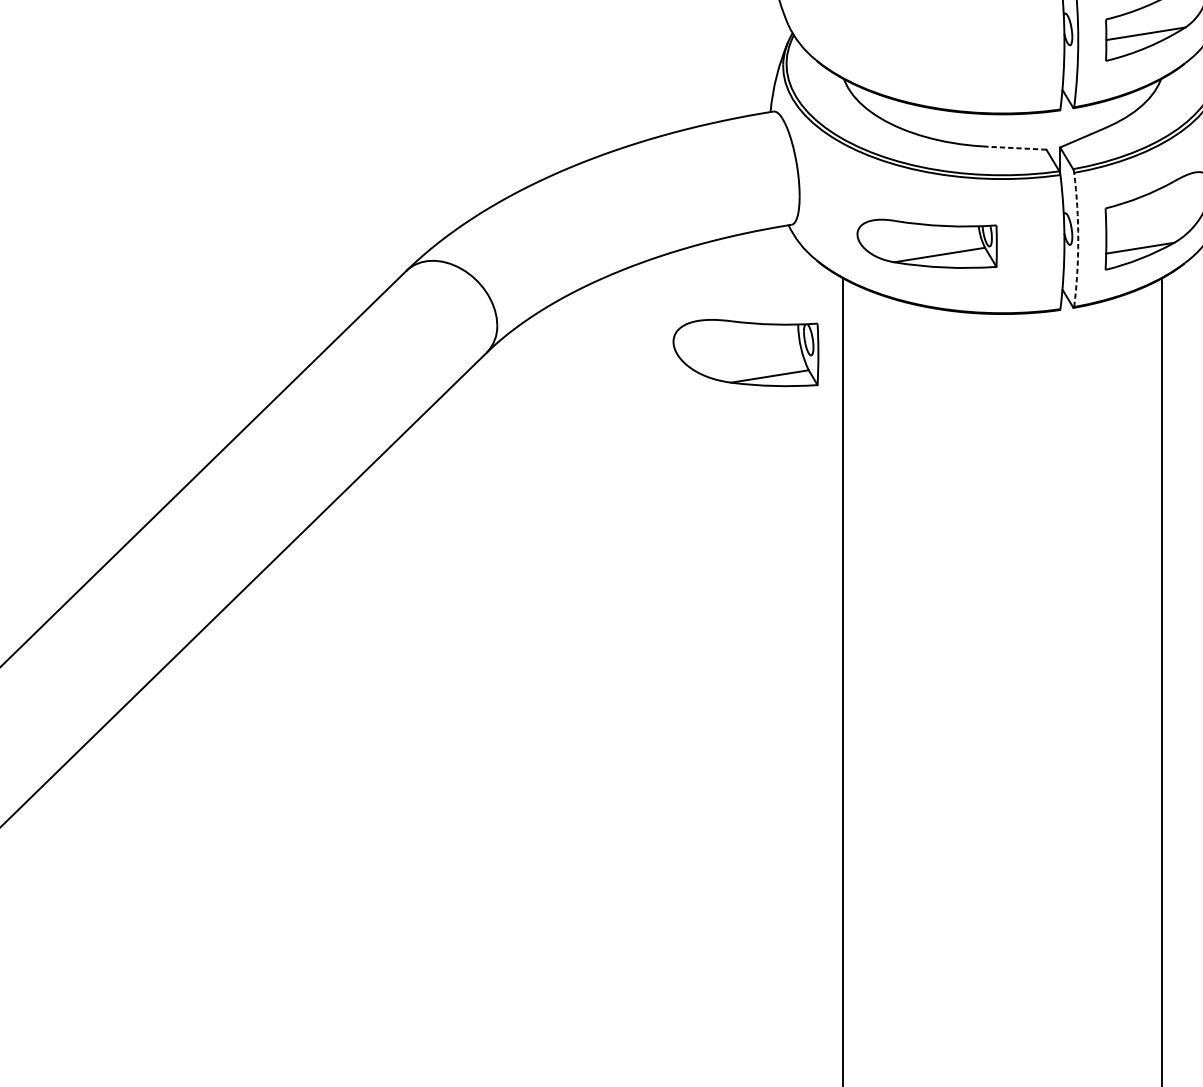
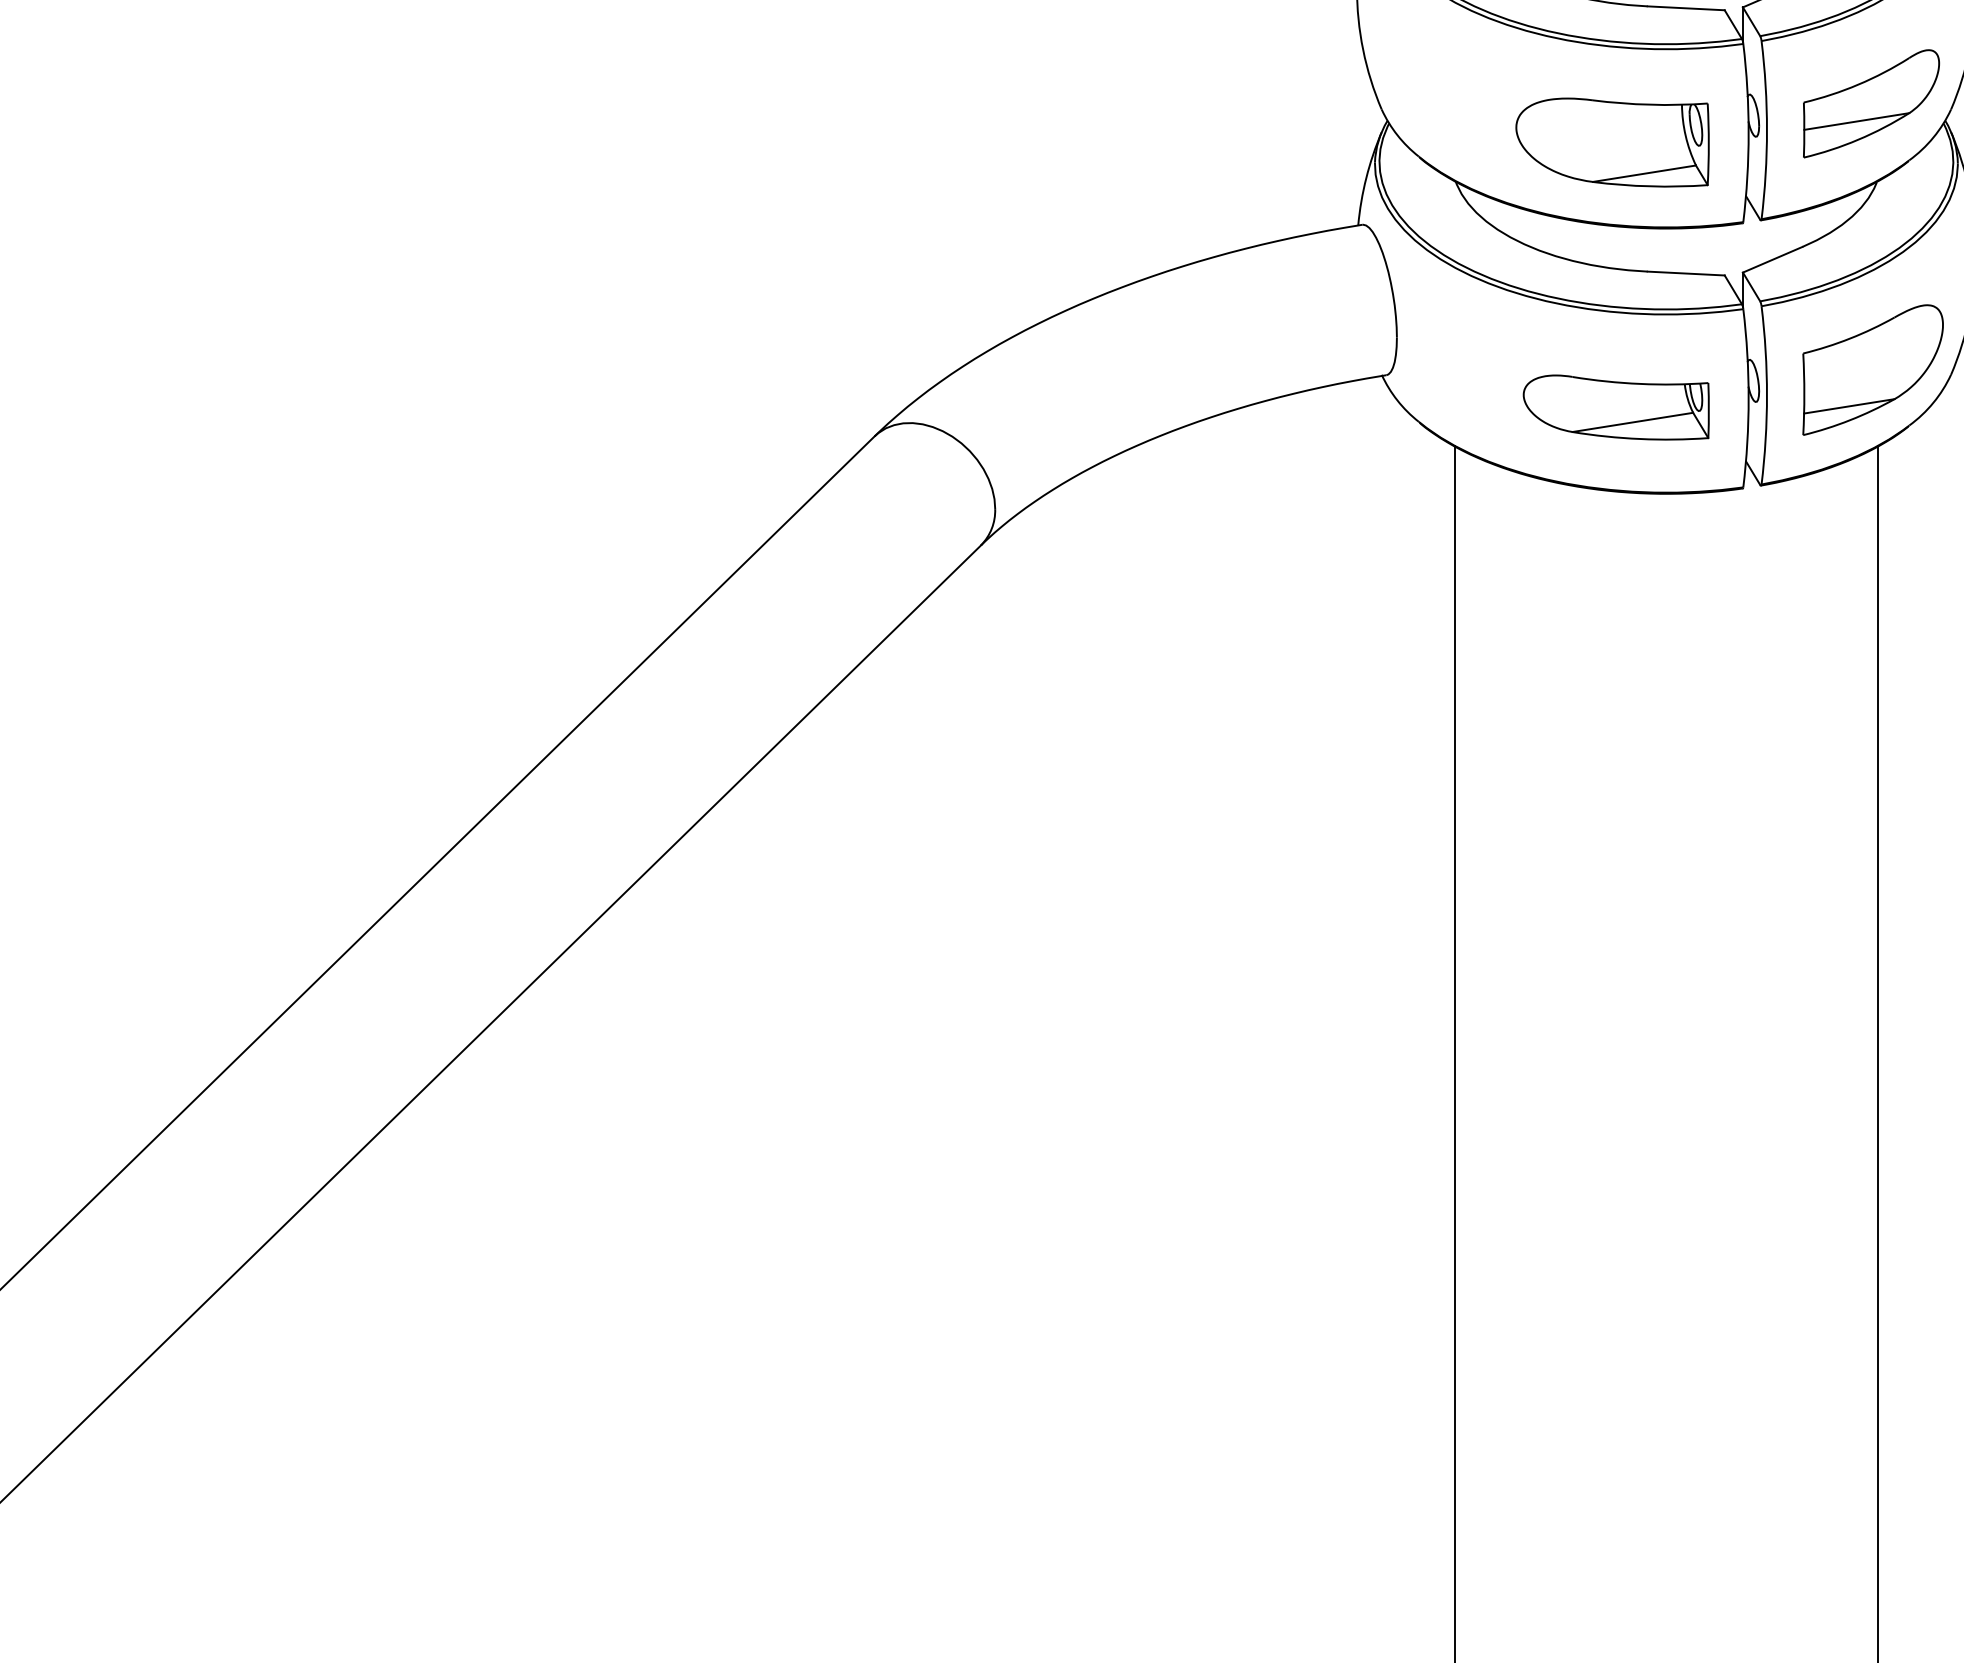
line: (1017, 148) -> (1686, 273), dashed -> solid
arc: (1077, 240) -> (1766, 395), dashed -> solid
part: (926, 243) -> (1615, 407), moved
part: (745, 352) -> (1612, 142), moved

